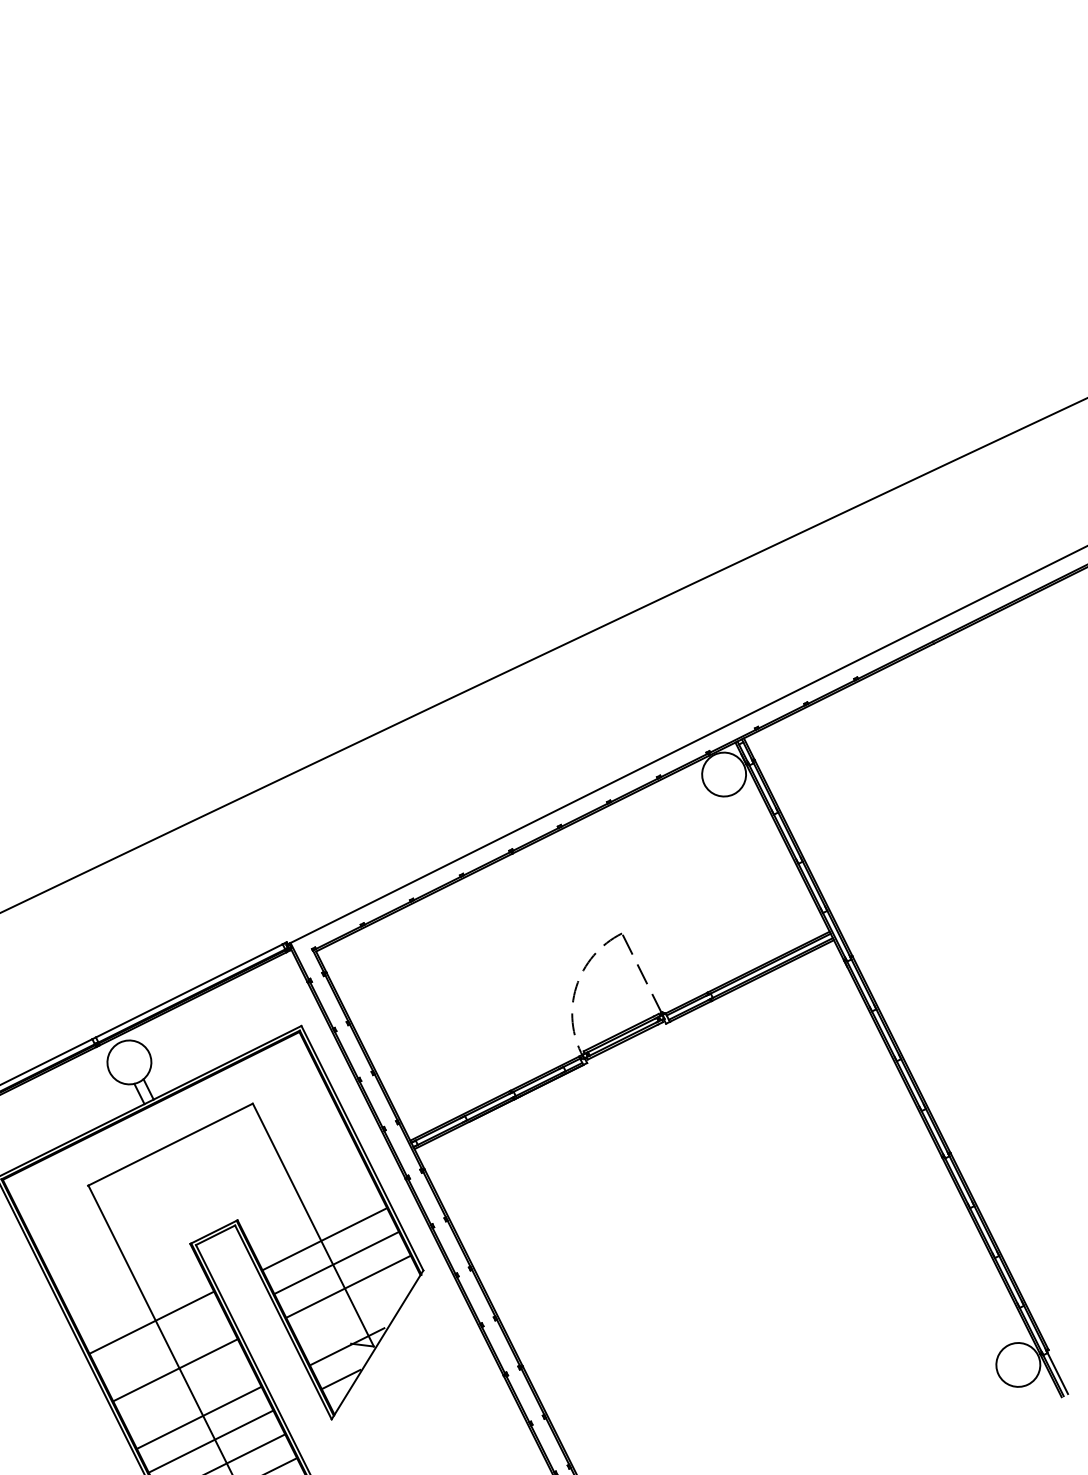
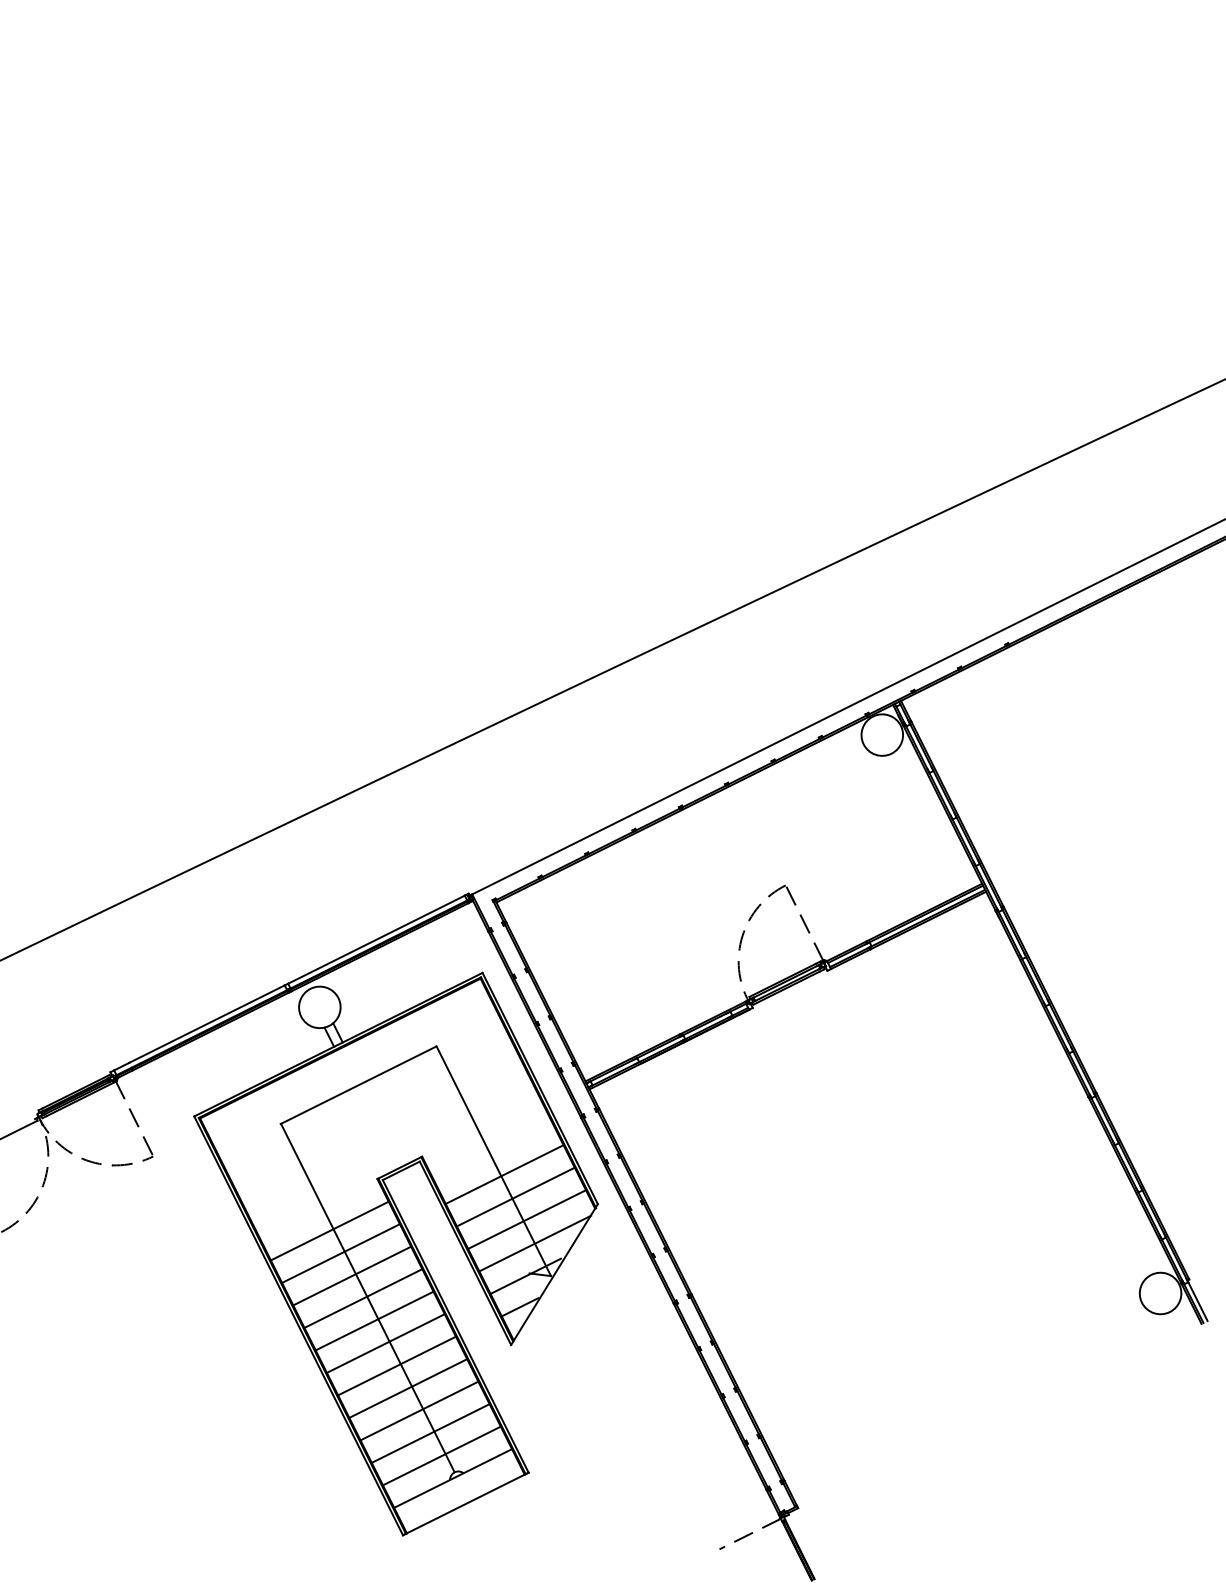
line: (139, 1298) -> (329, 1230), added
line: (357, 1312) -> (535, 1243), added
line: (163, 1345) -> (352, 1275), added
line: (187, 1393) -> (374, 1320), added

